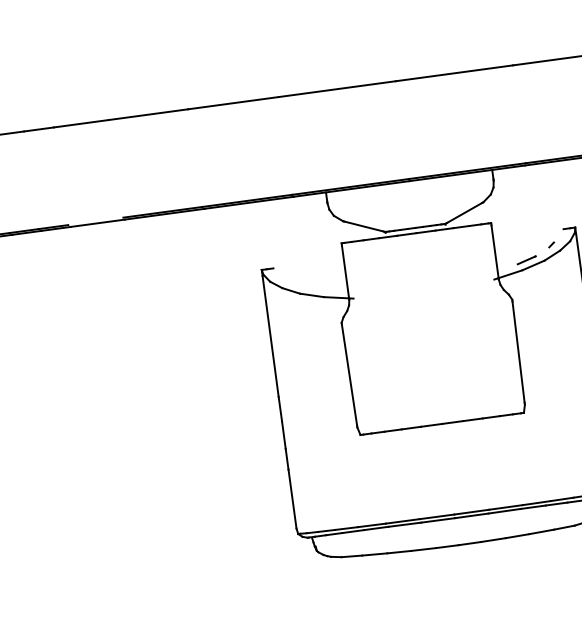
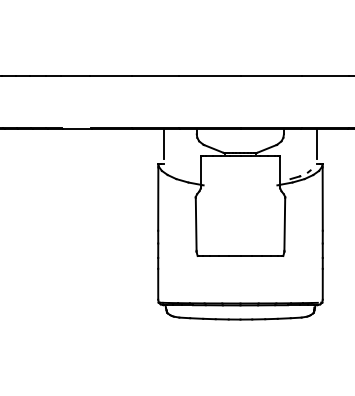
line: (558, 189) -> (316, 143), added
line: (268, 228) -> (164, 143), added

